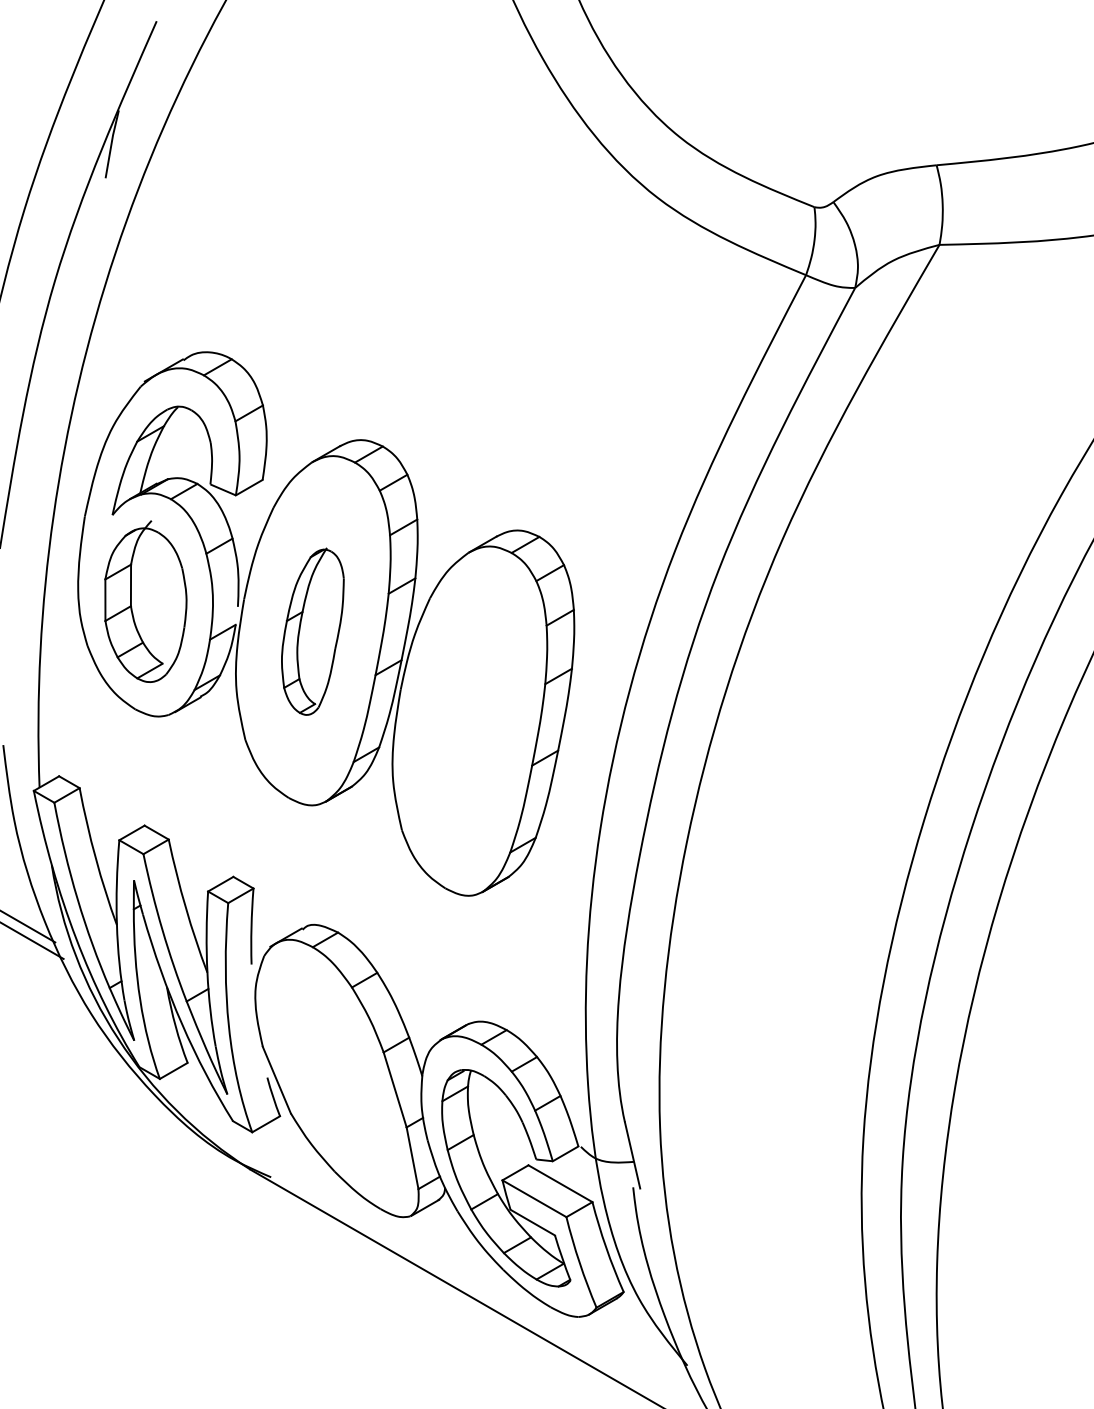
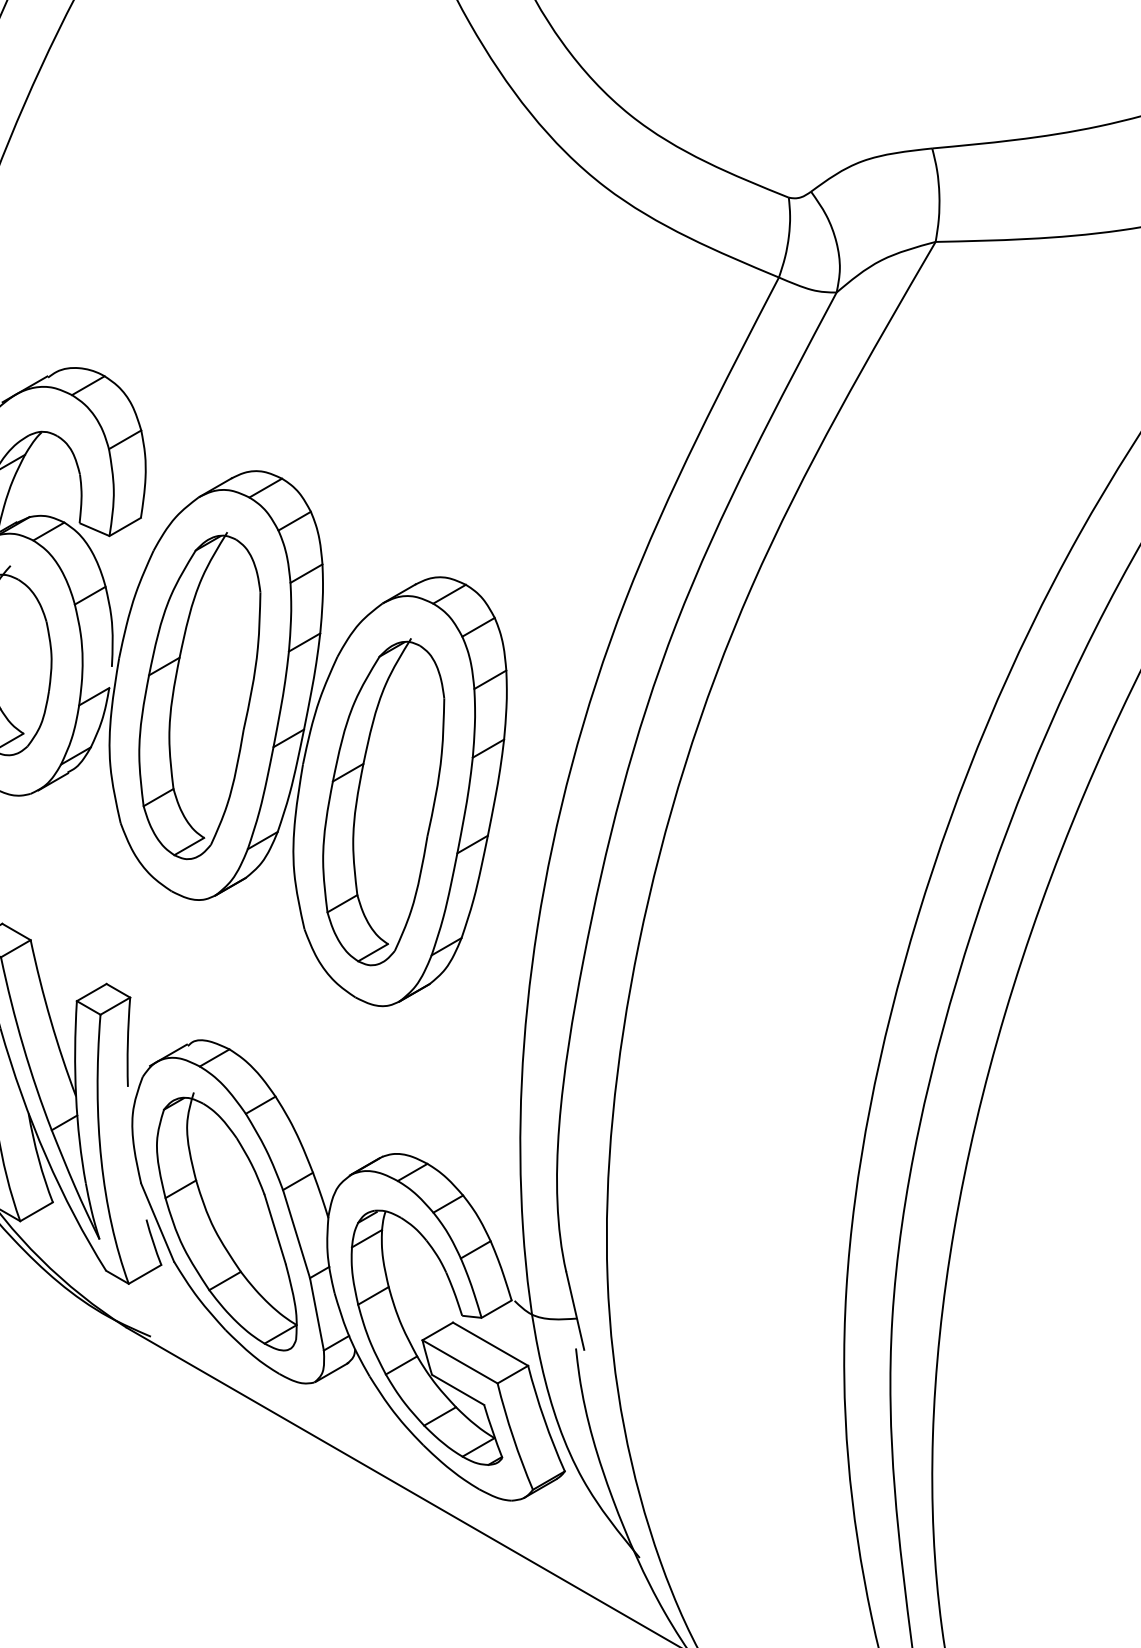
part: (312, 631) -> (199, 695), size x1.67
part: (469, 721) -> (383, 801), added
part: (335, 1079) -> (226, 1221), added

